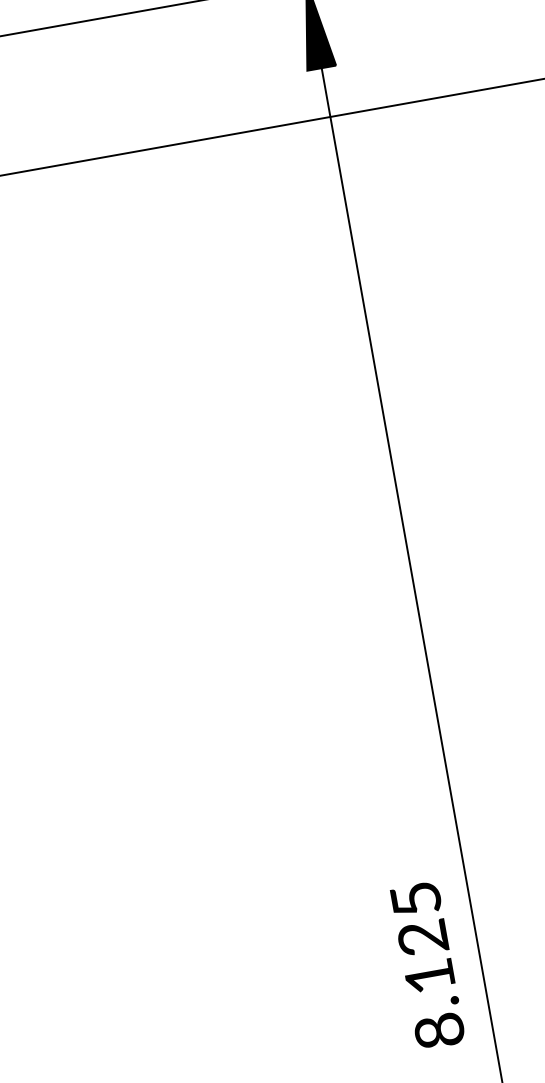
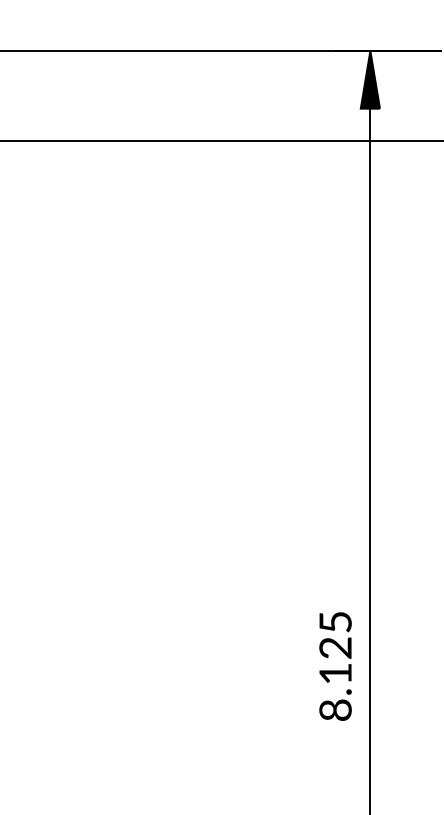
text: (427, 965) -> (335, 666), moved

